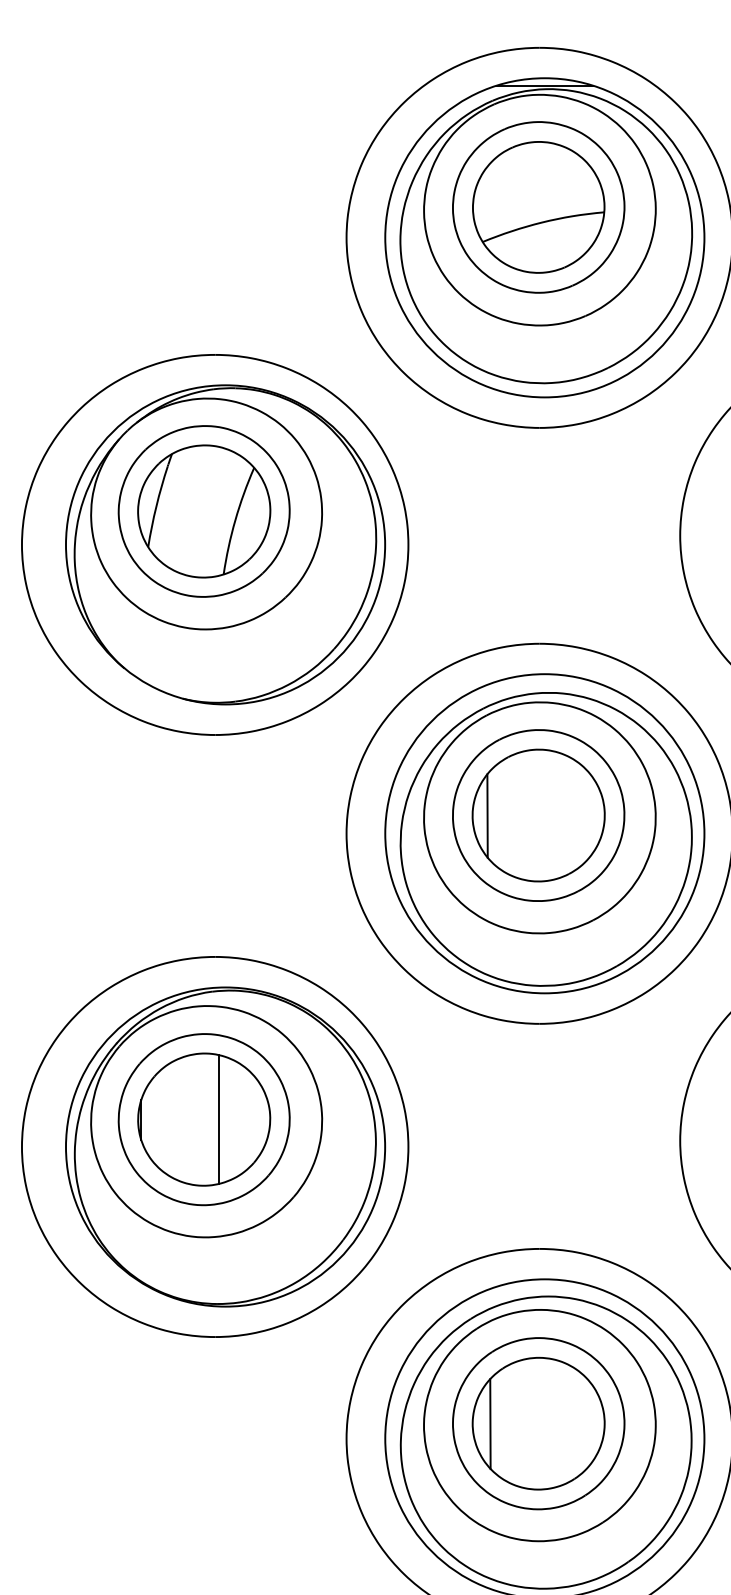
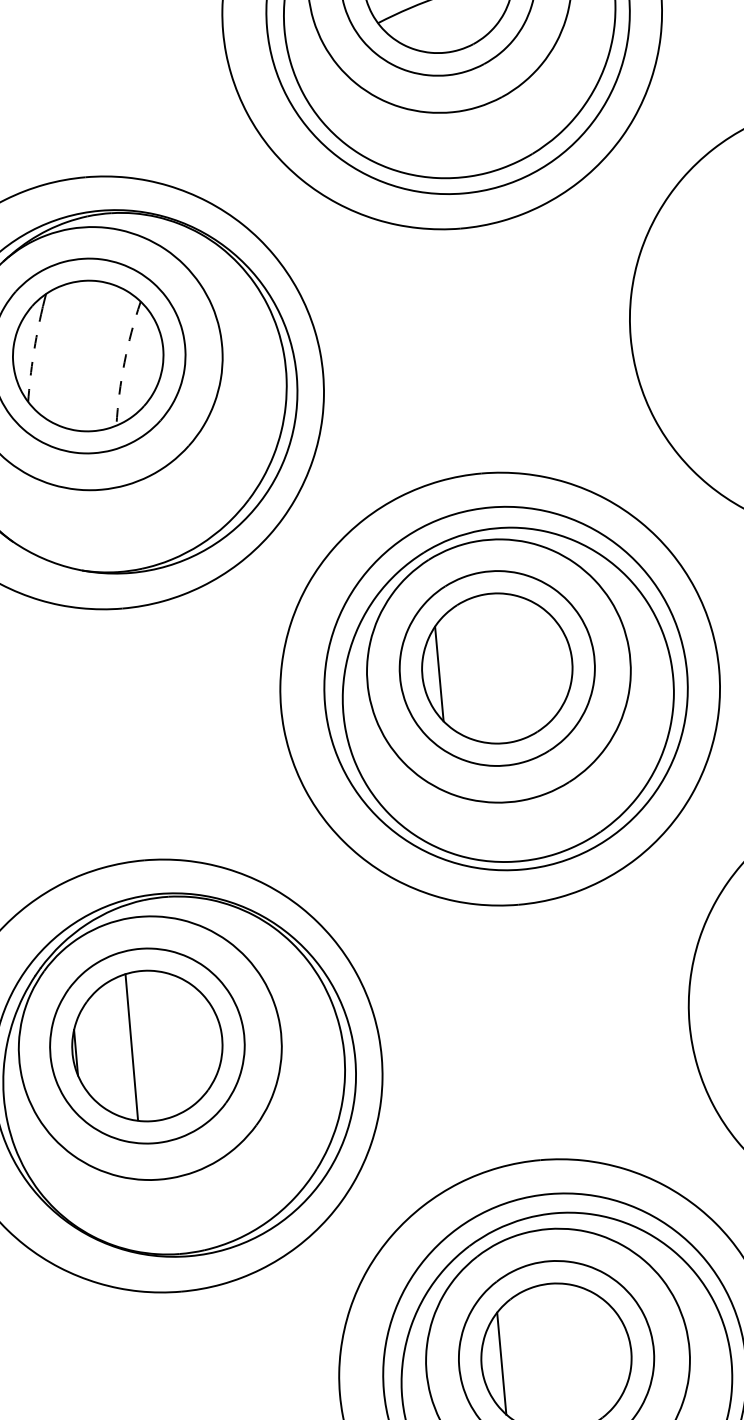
arc: (156, 506) -> (33, 355), solid -> dashed
arc: (235, 520) -> (124, 363), solid -> dashed
line: (219, 1119) -> (131, 1047), moved

